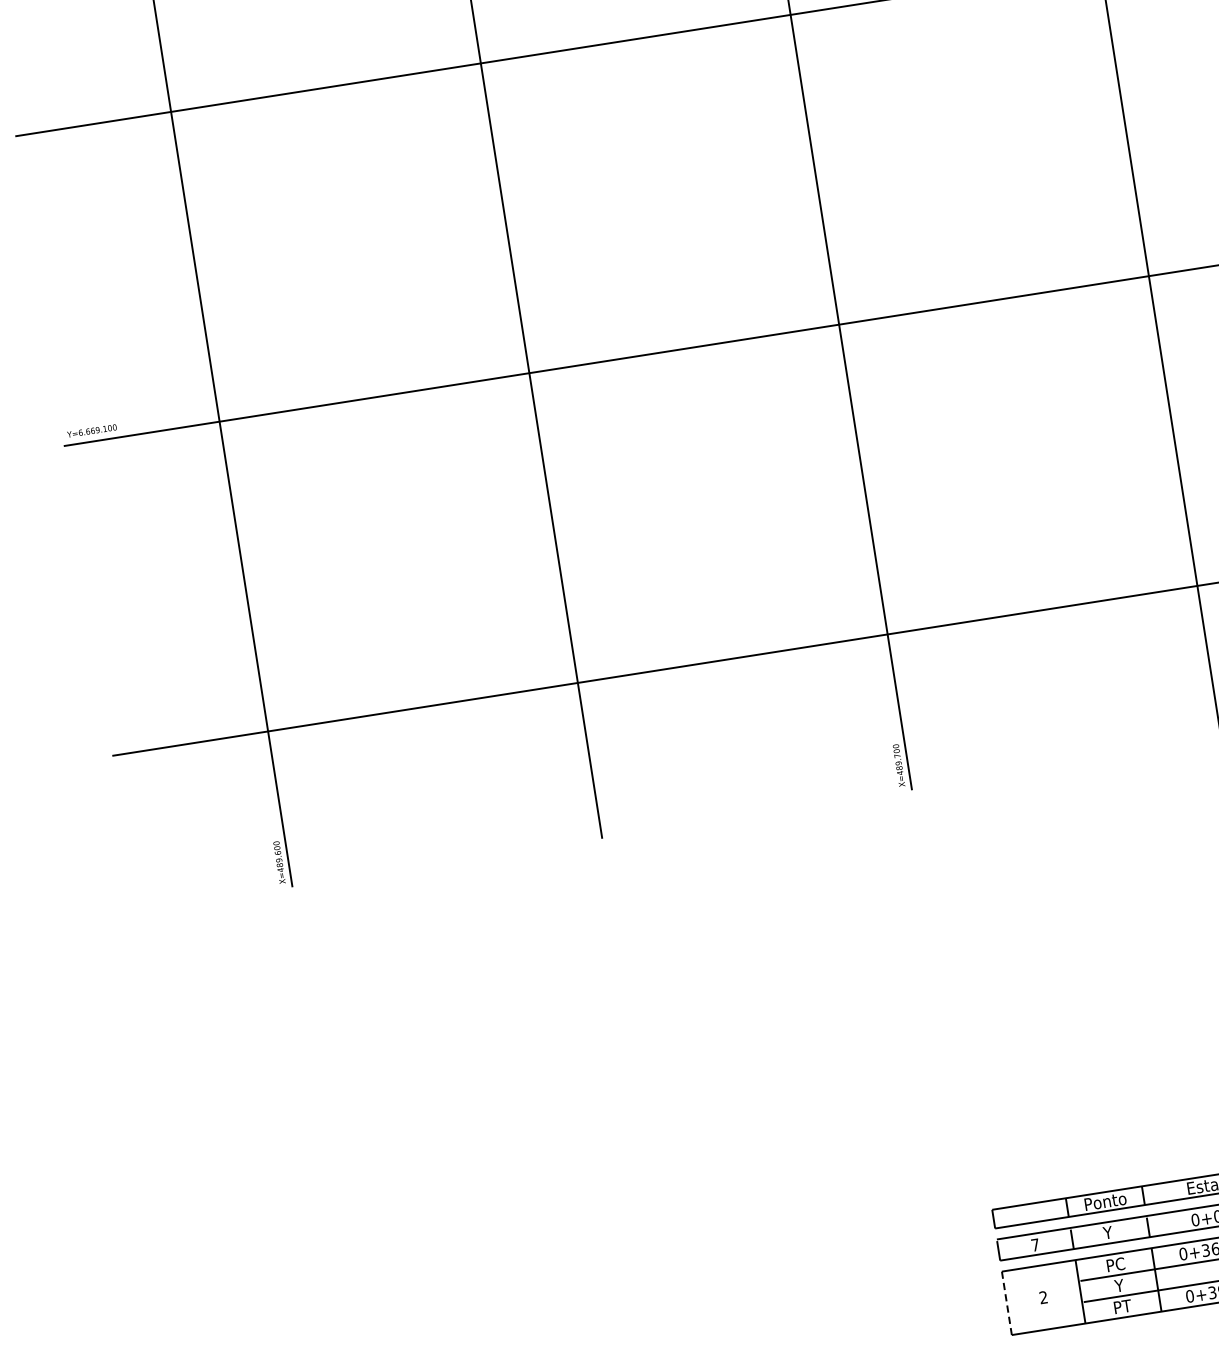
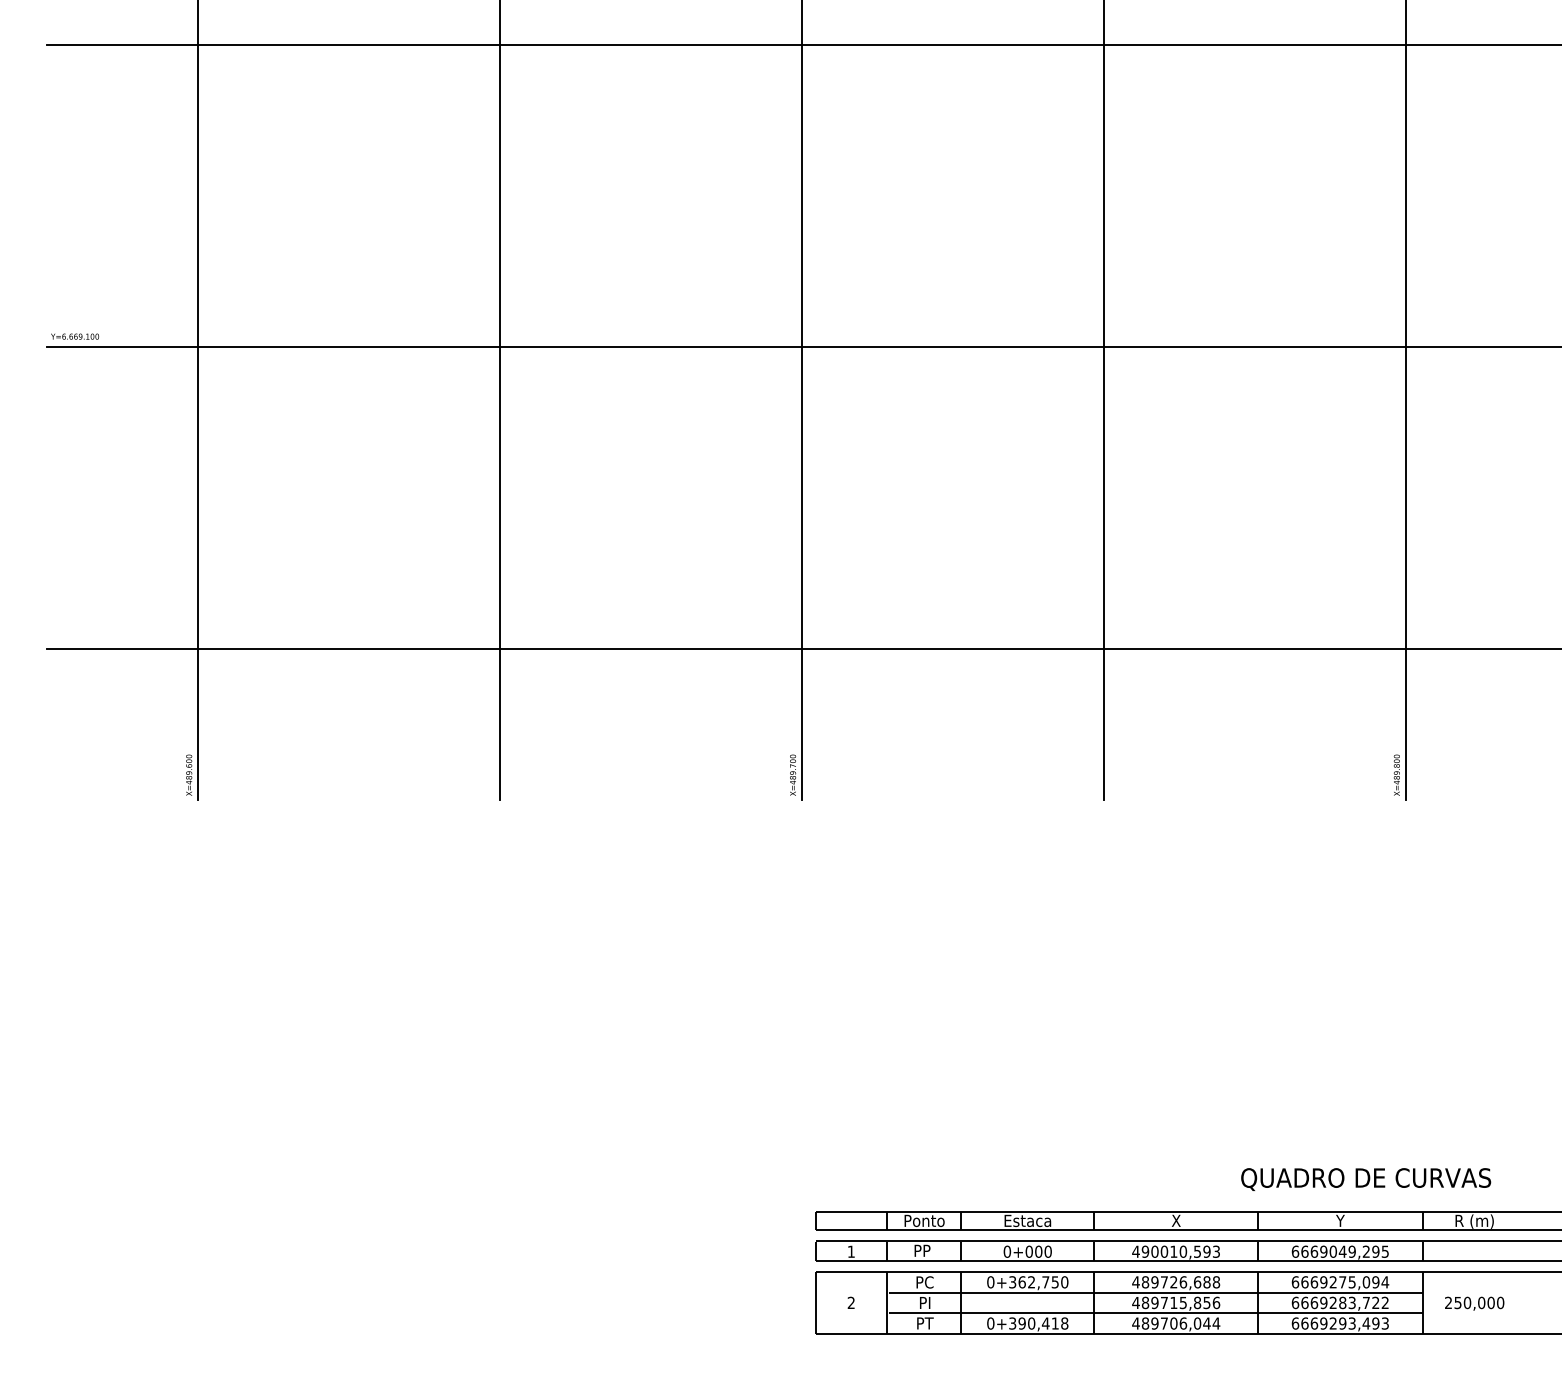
text: (1108, 1232) -> (922, 1250), Y -> PP
text: (1034, 1244) -> (850, 1251), 7 -> 1
text: (1119, 1285) -> (925, 1302), Y -> PI
line: (1006, 1302) -> (815, 1302), dashed -> solid

